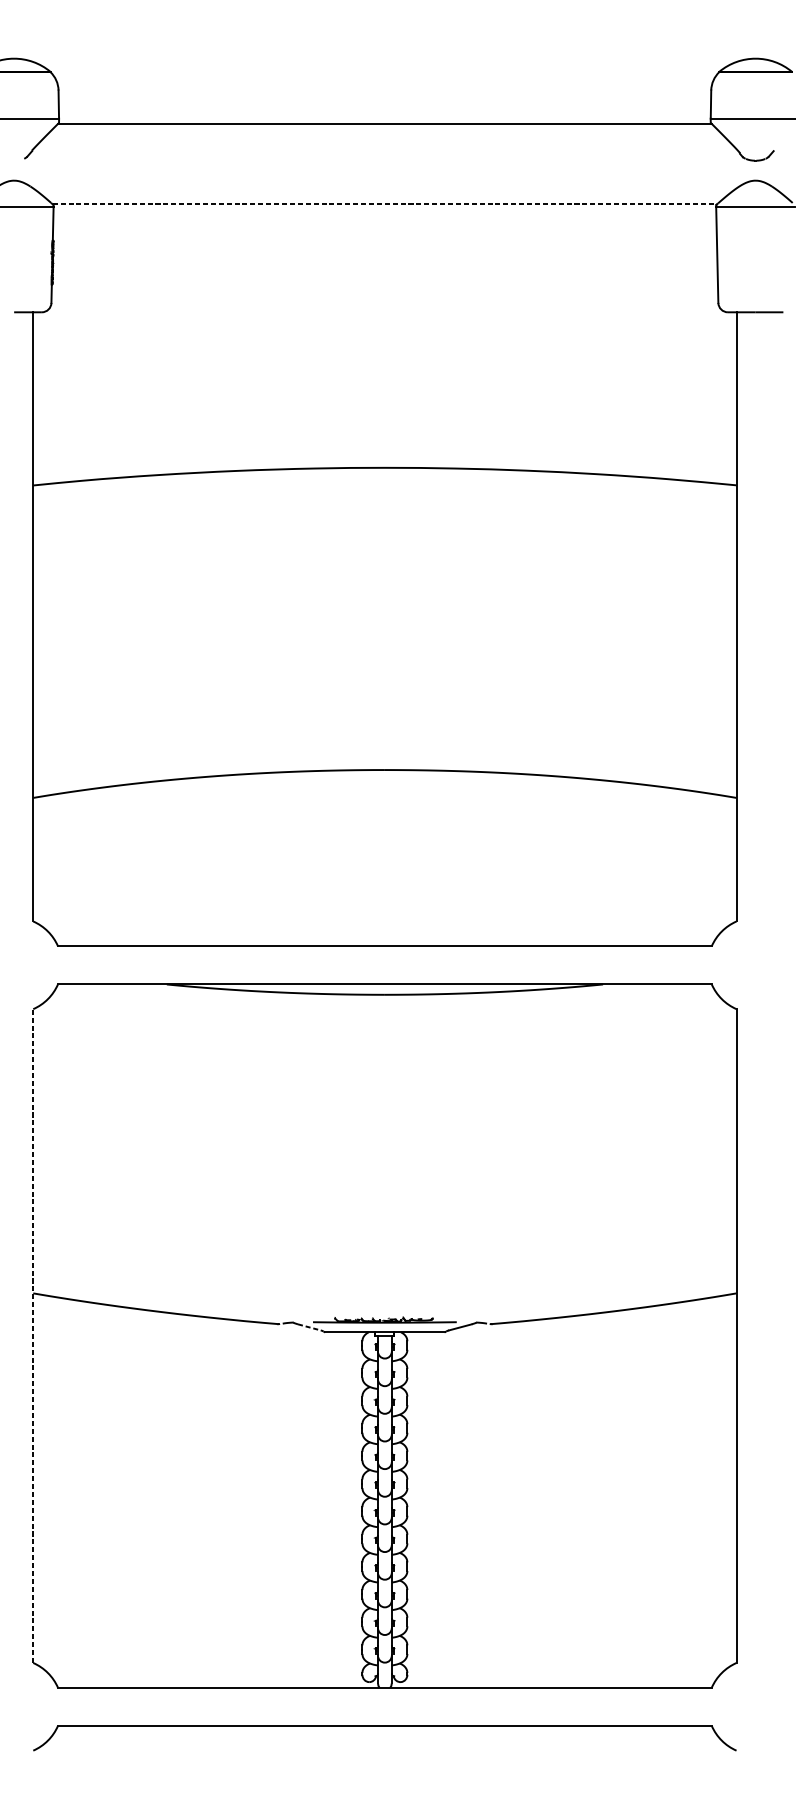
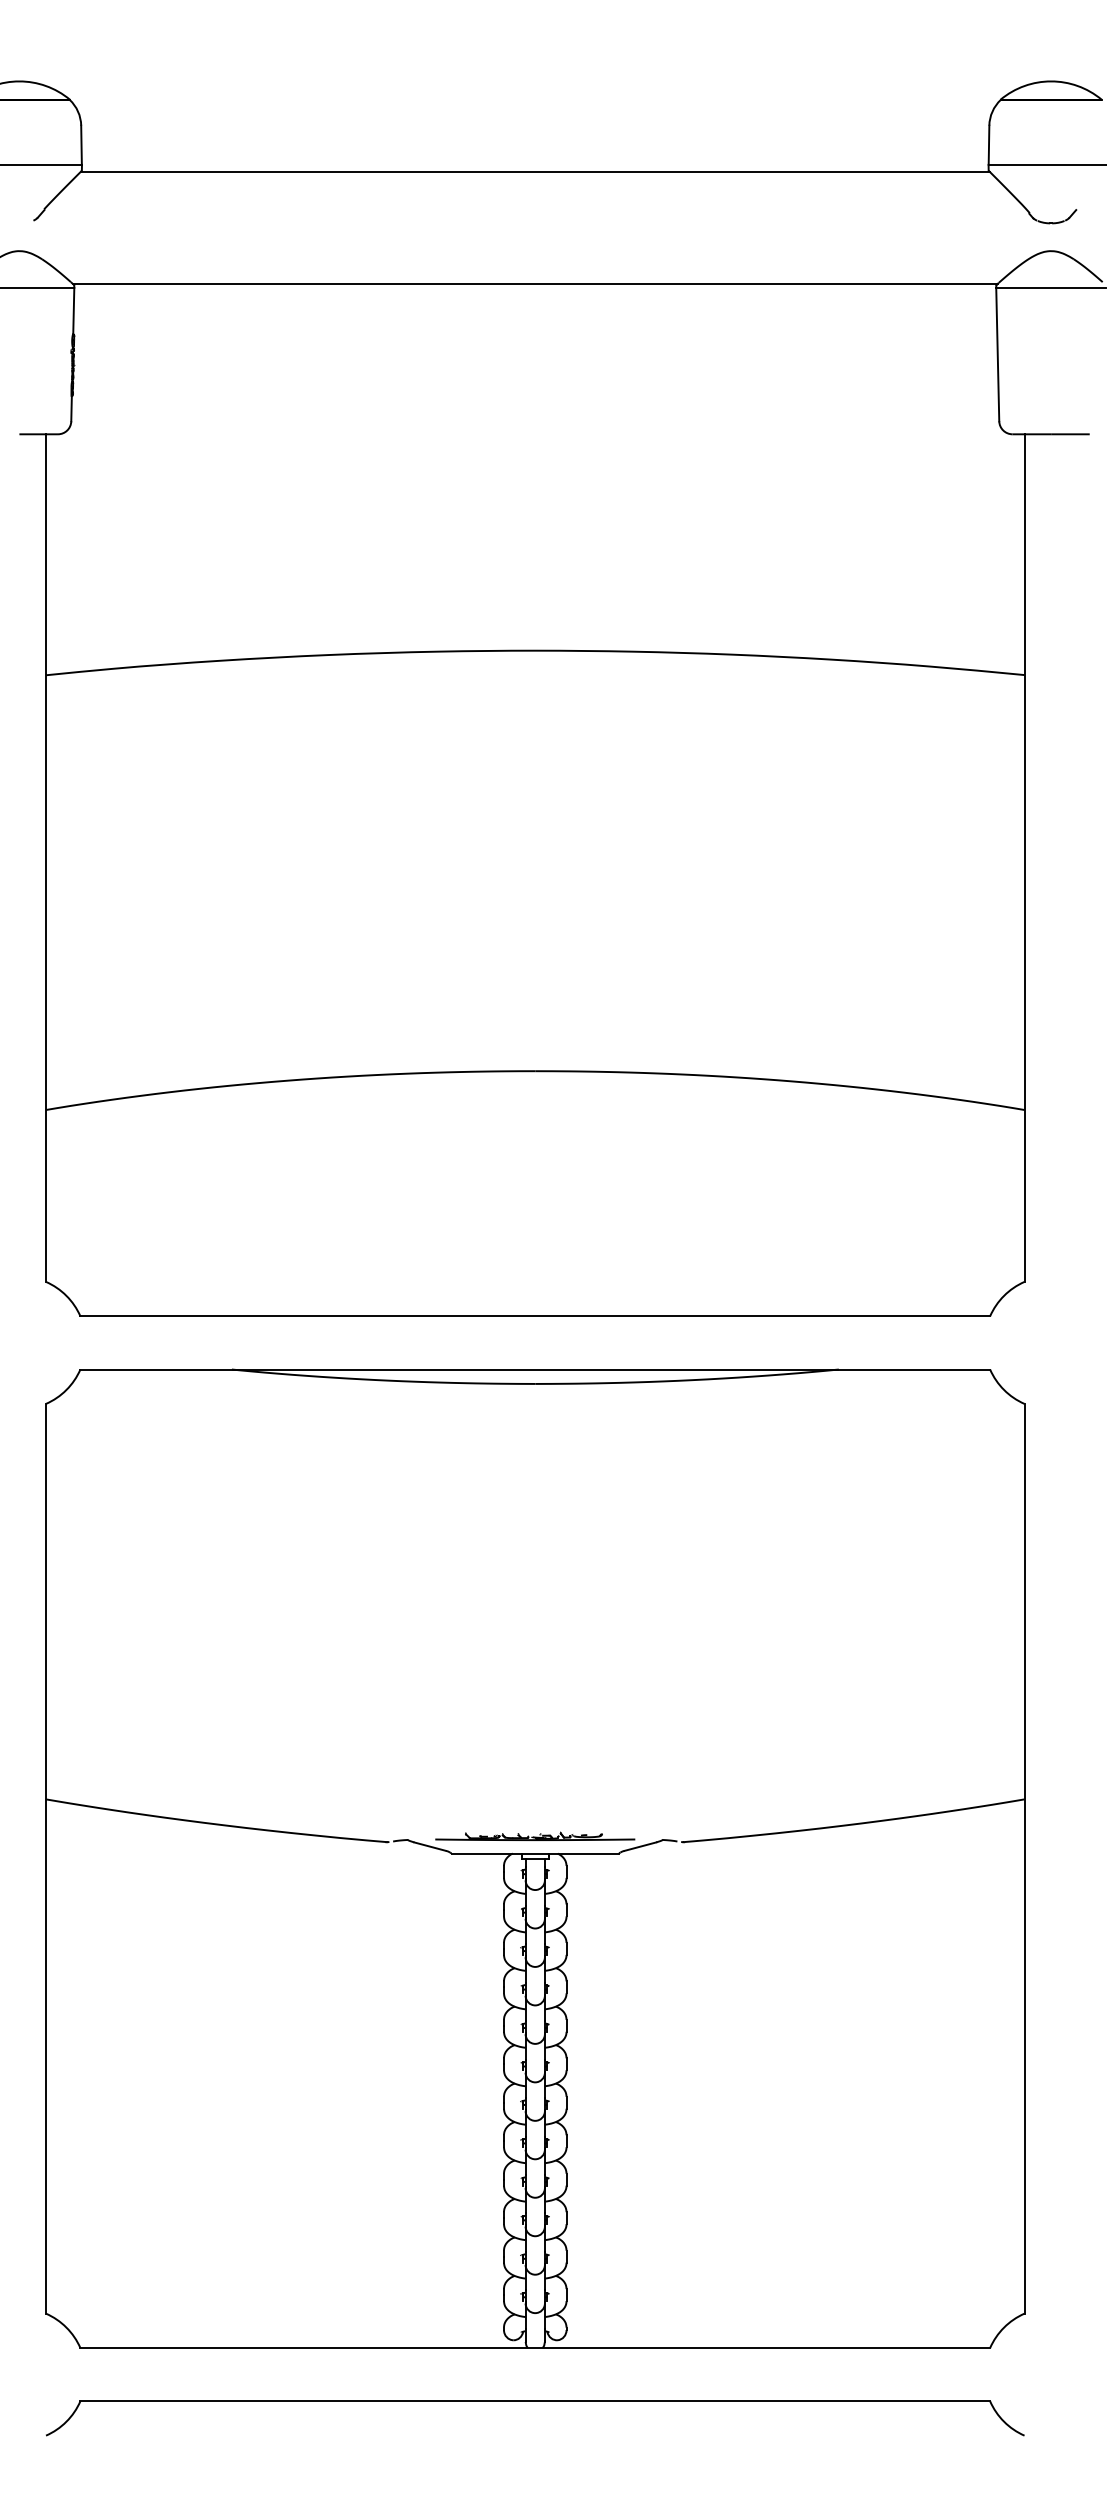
line: (385, 204) -> (535, 284), dashed -> solid
line: (309, 1327) -> (430, 1846), dashed -> solid
line: (33, 1335) -> (46, 1858), dashed -> solid

